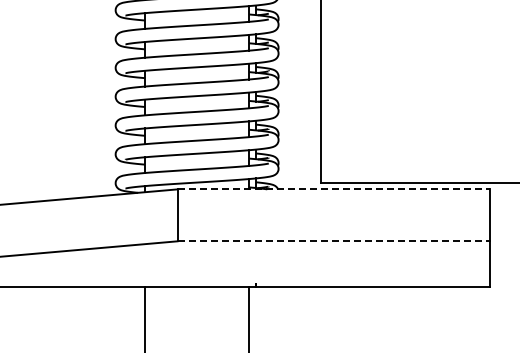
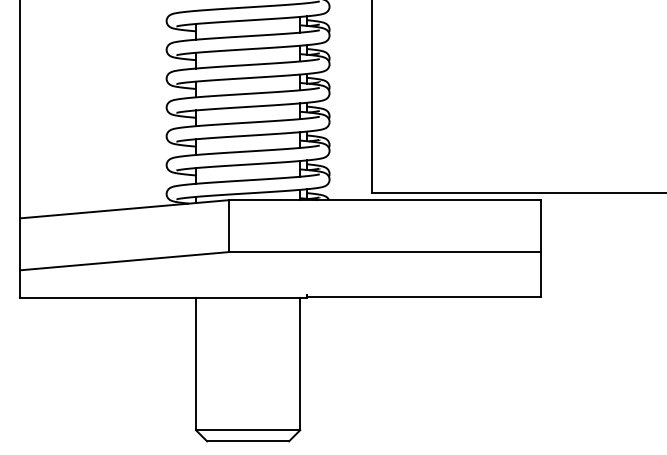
line: (334, 189) -> (385, 200), dashed -> solid
line: (334, 241) -> (385, 252), dashed -> solid

